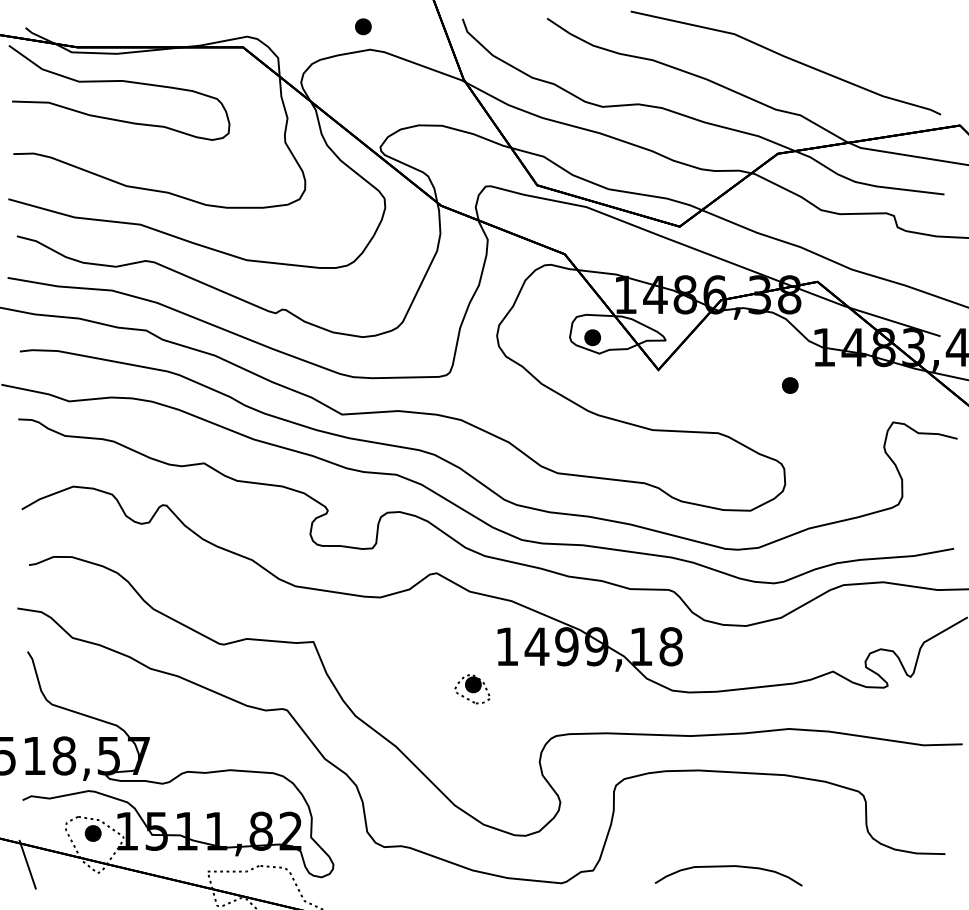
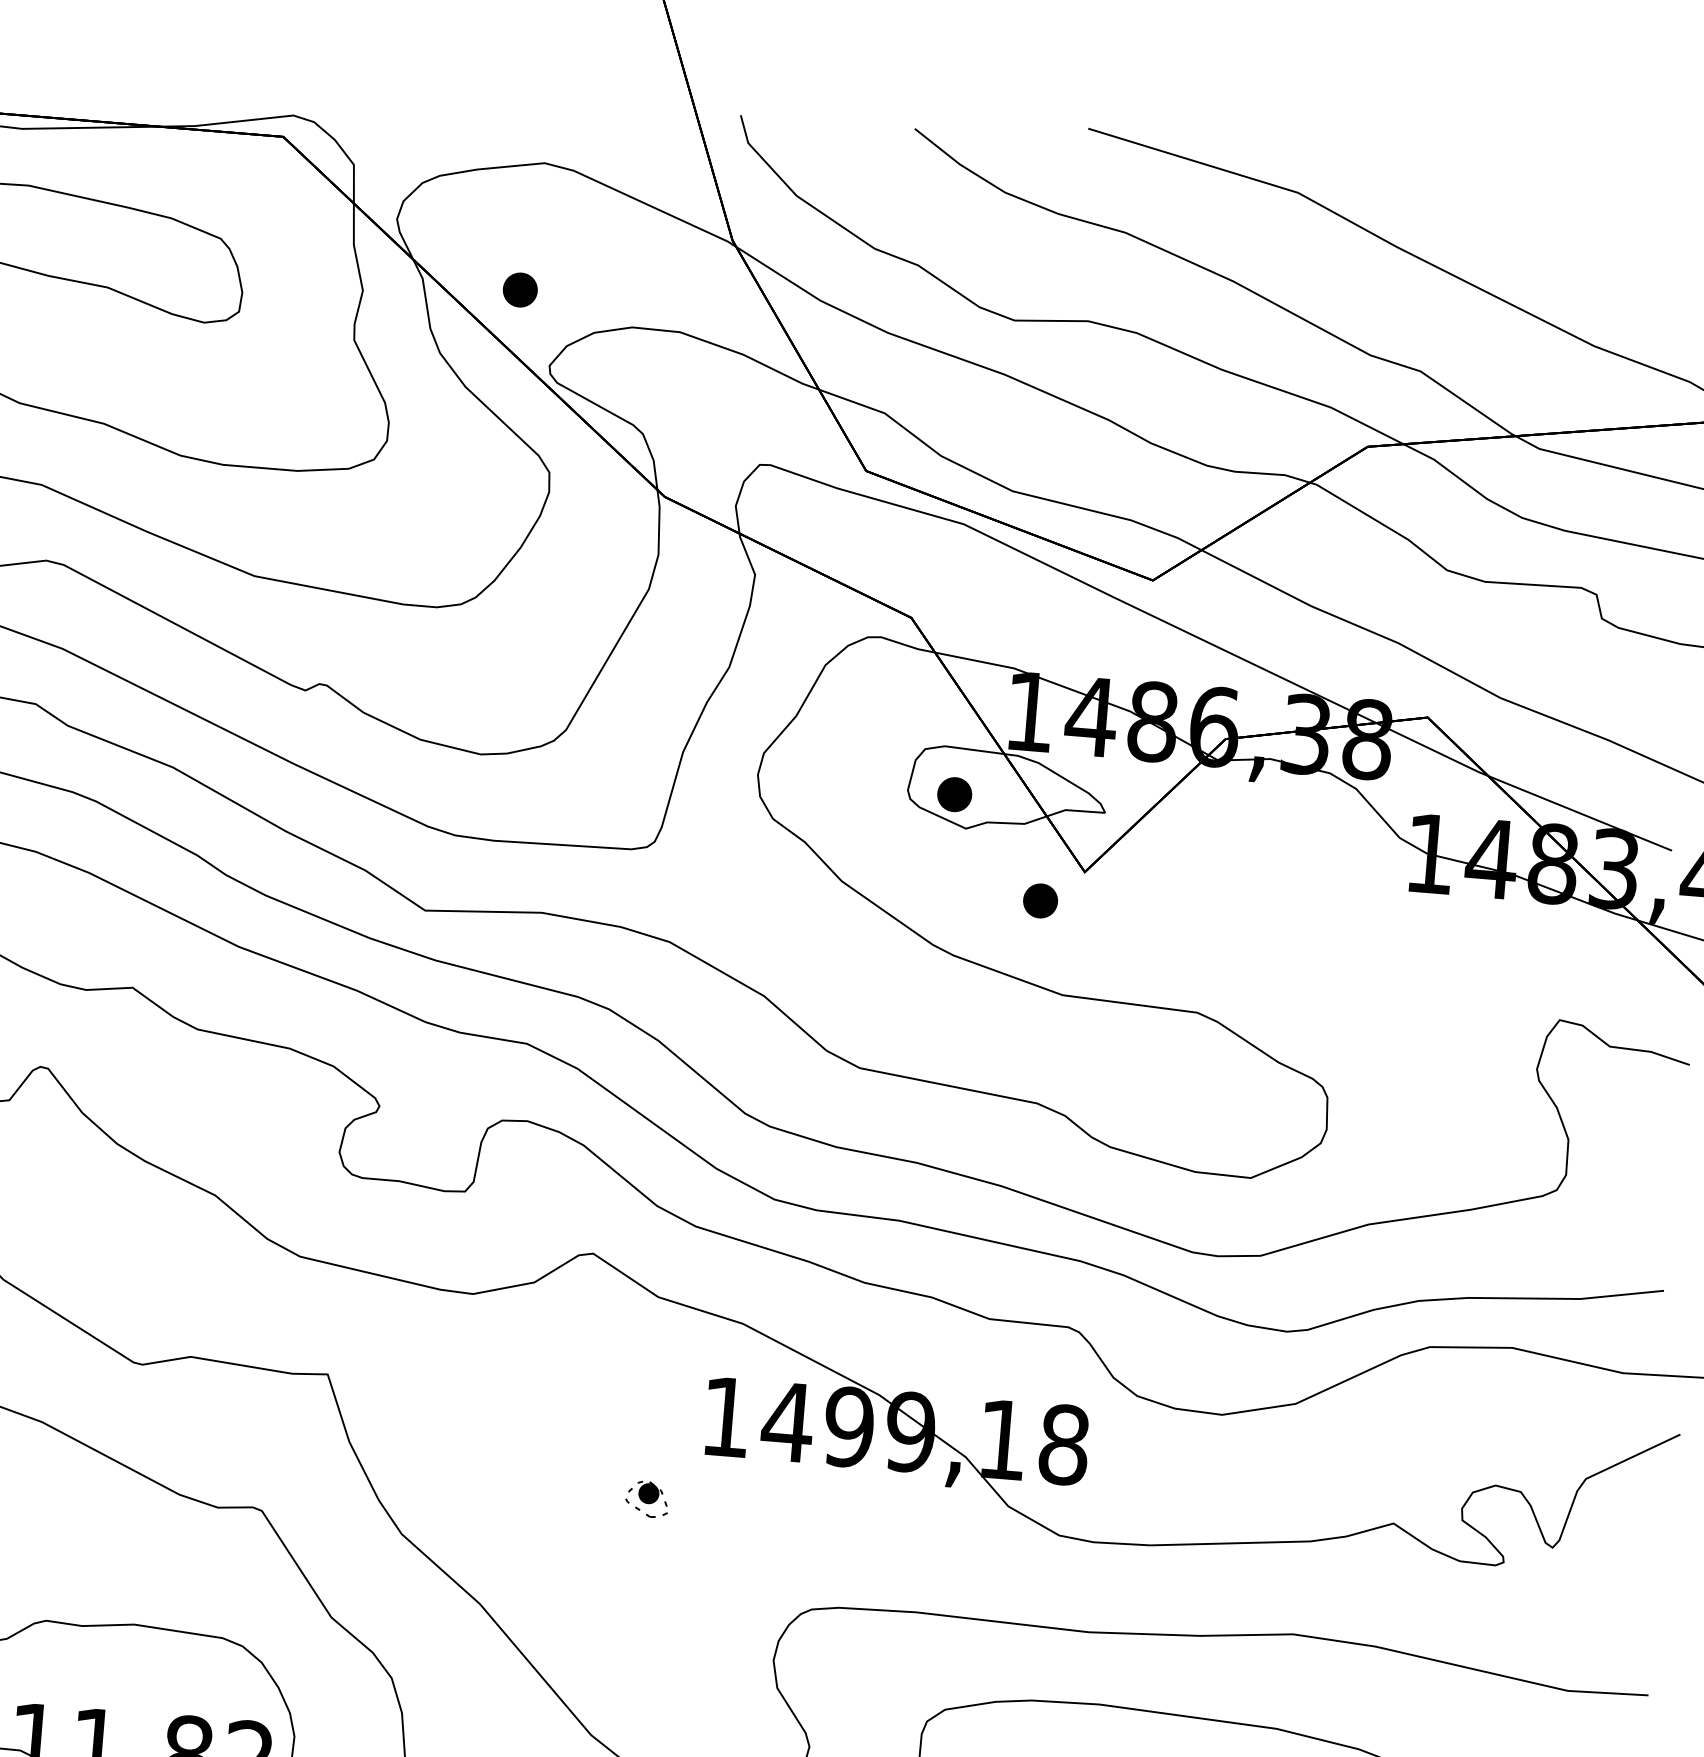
part: (363, 26) -> (520, 289), moved
part: (790, 385) -> (1041, 900), moved
part: (472, 689) -> (647, 1499), size x0.6

